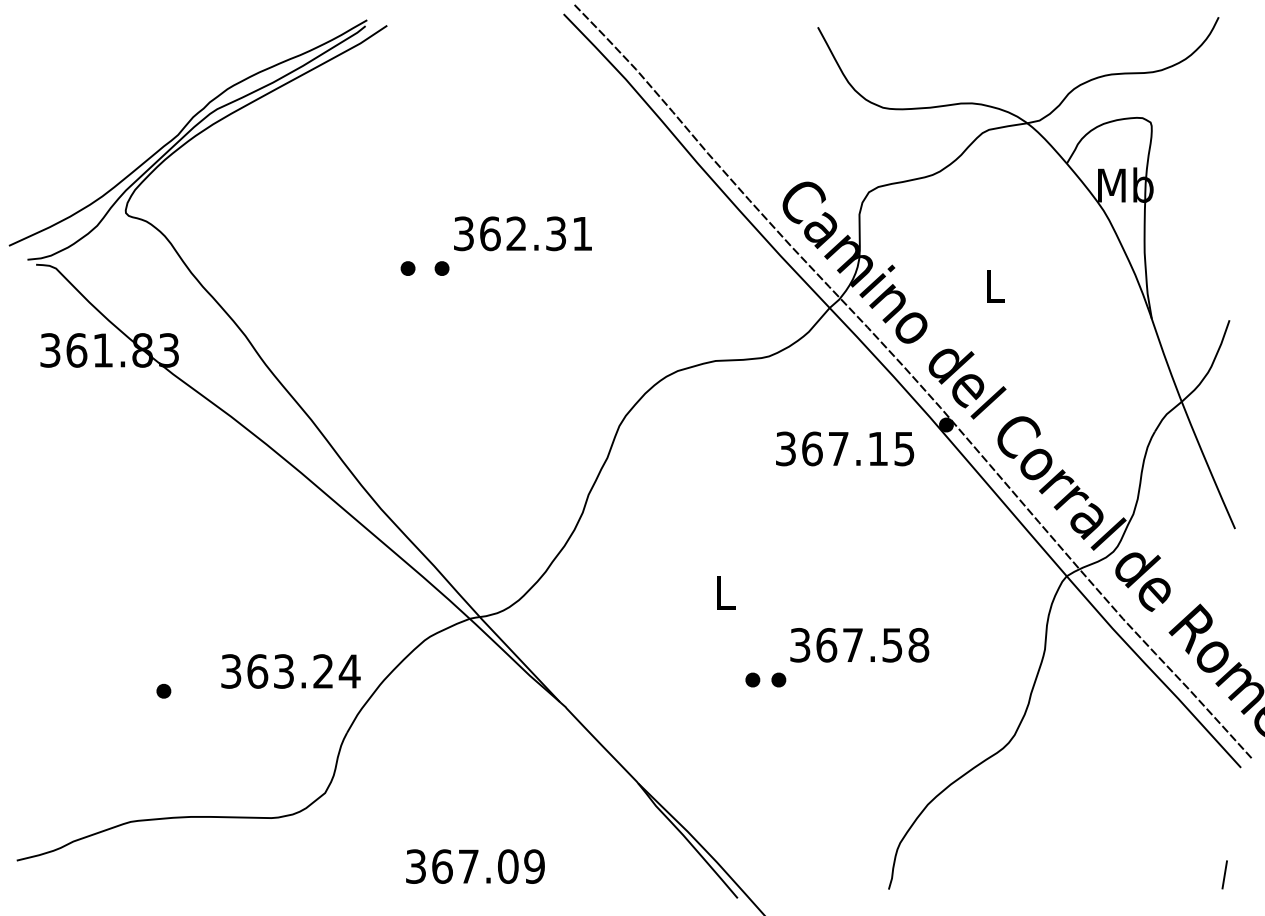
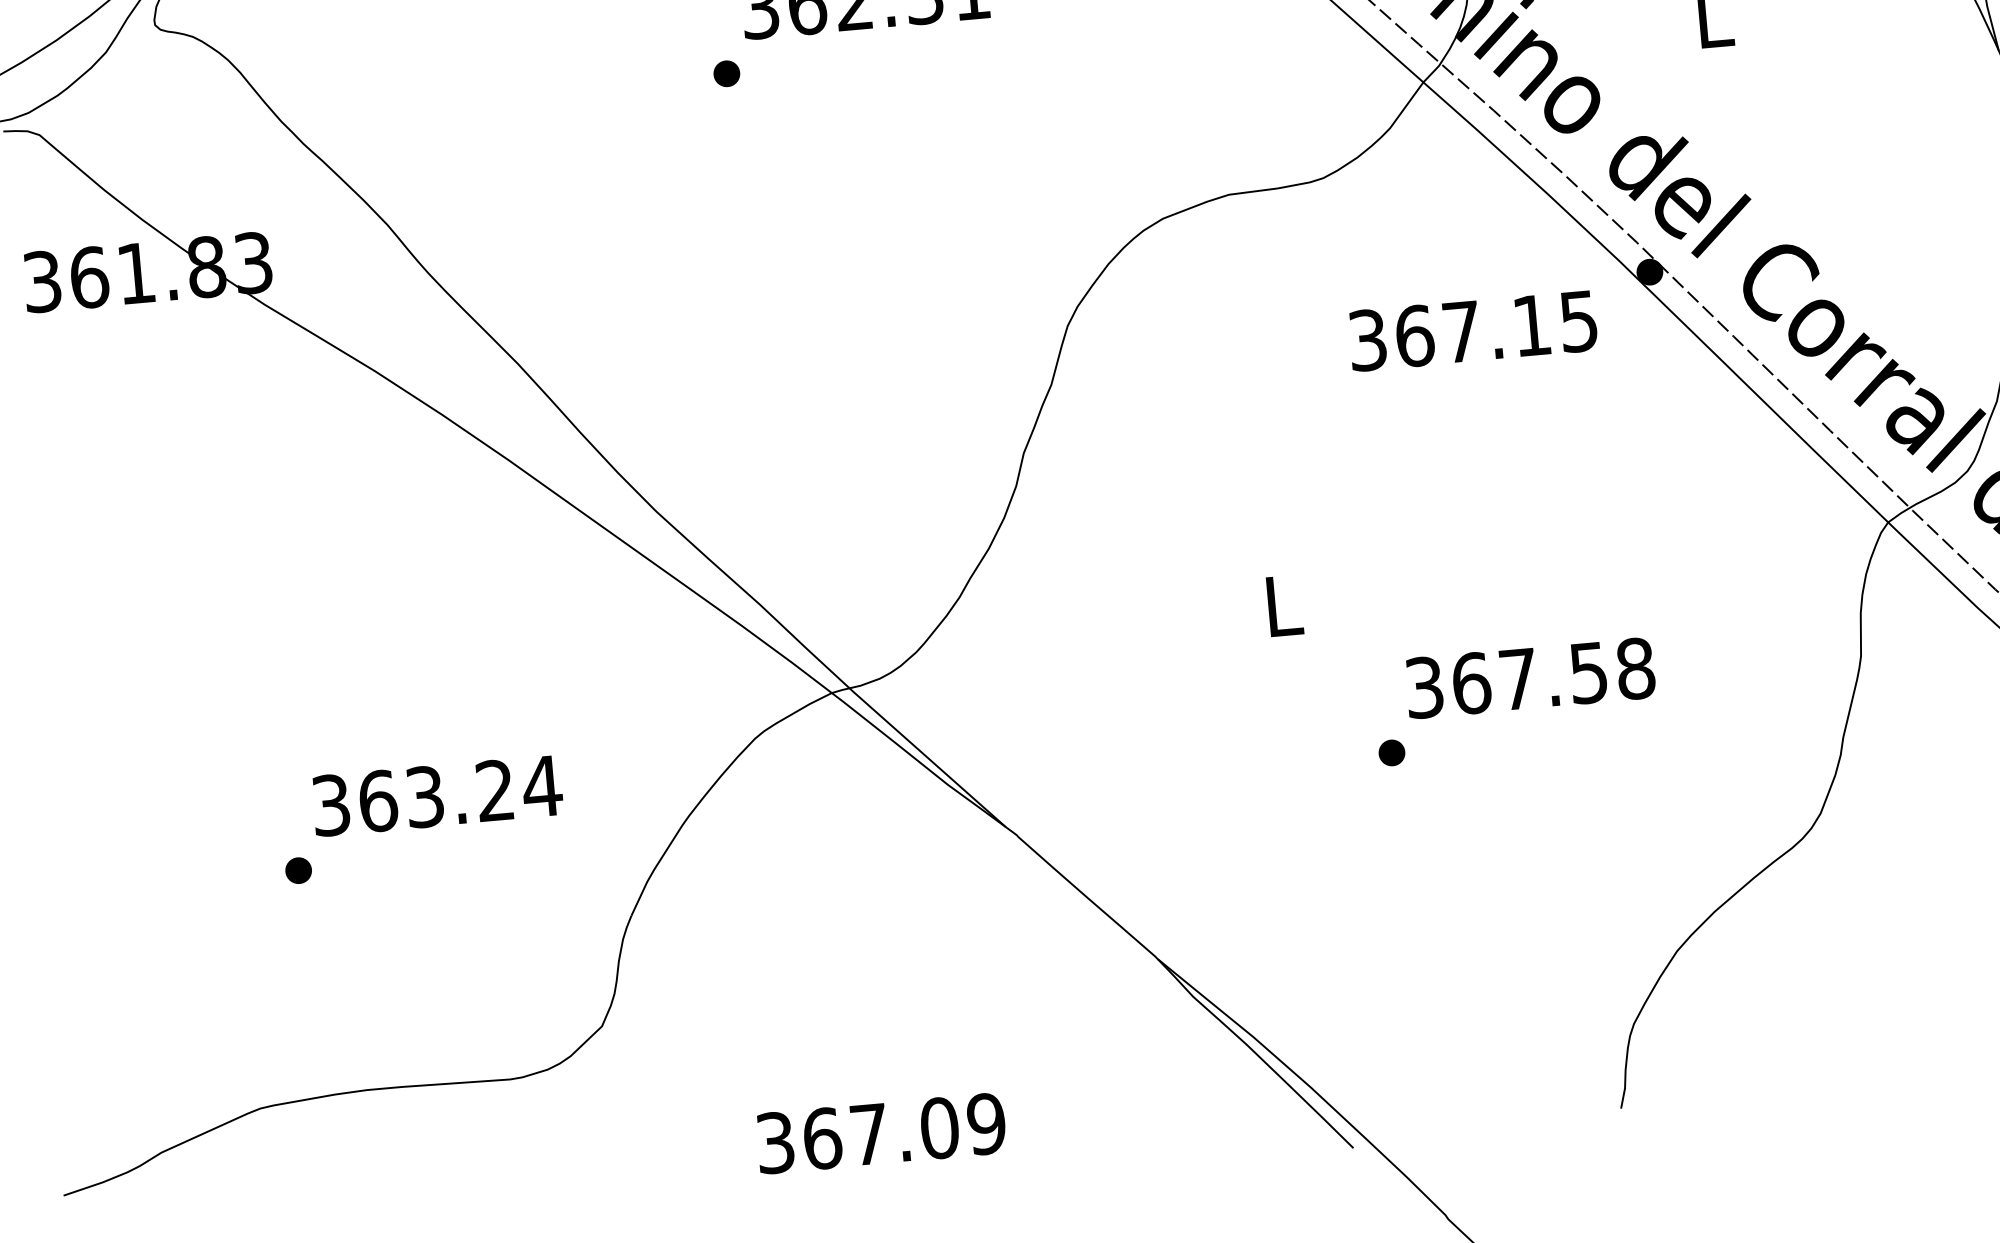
part: (407, 268) -> (665, 79), removed
text: (290, 671) -> (436, 795), moved
part: (752, 679) -> (1344, 756), removed

